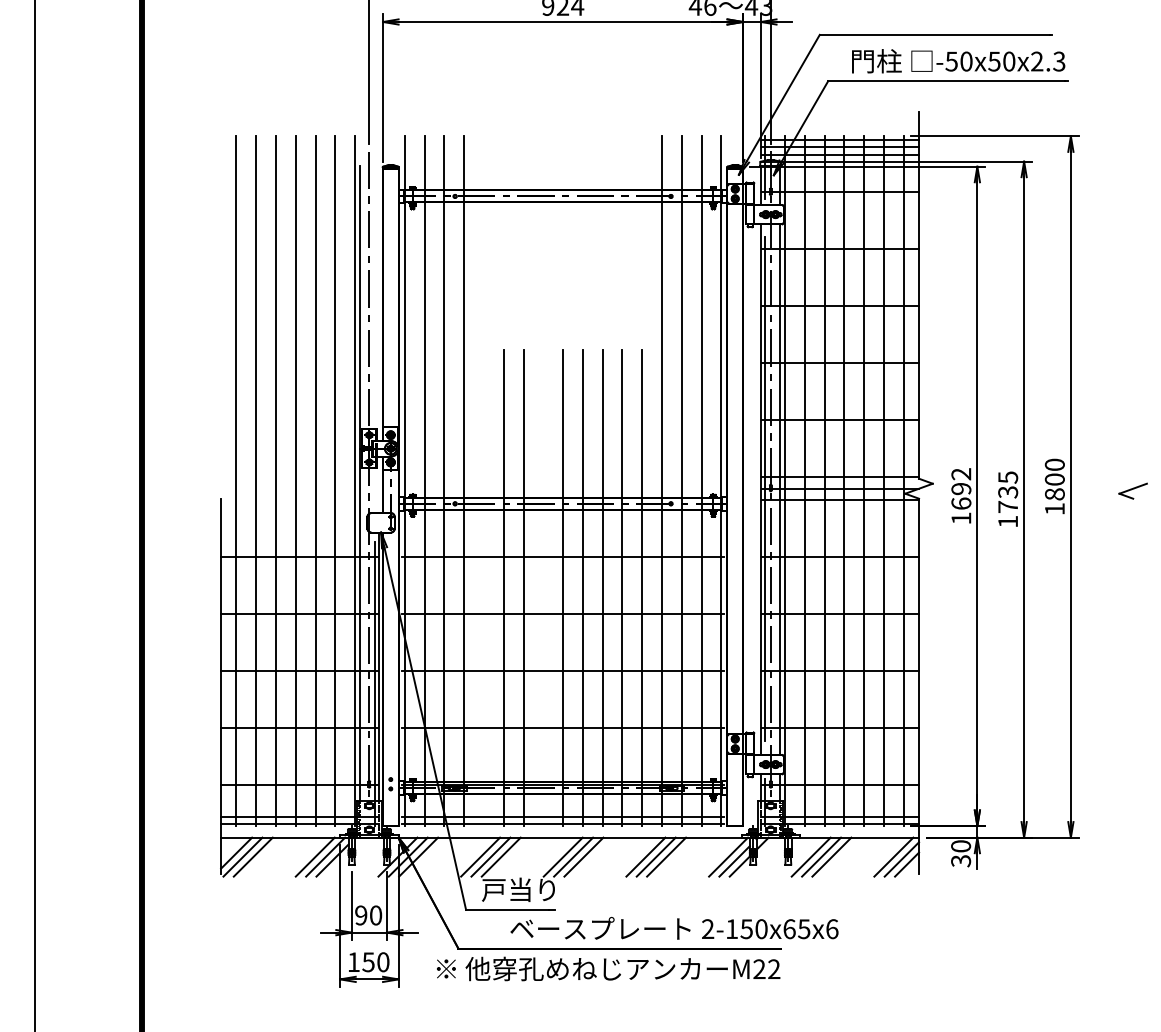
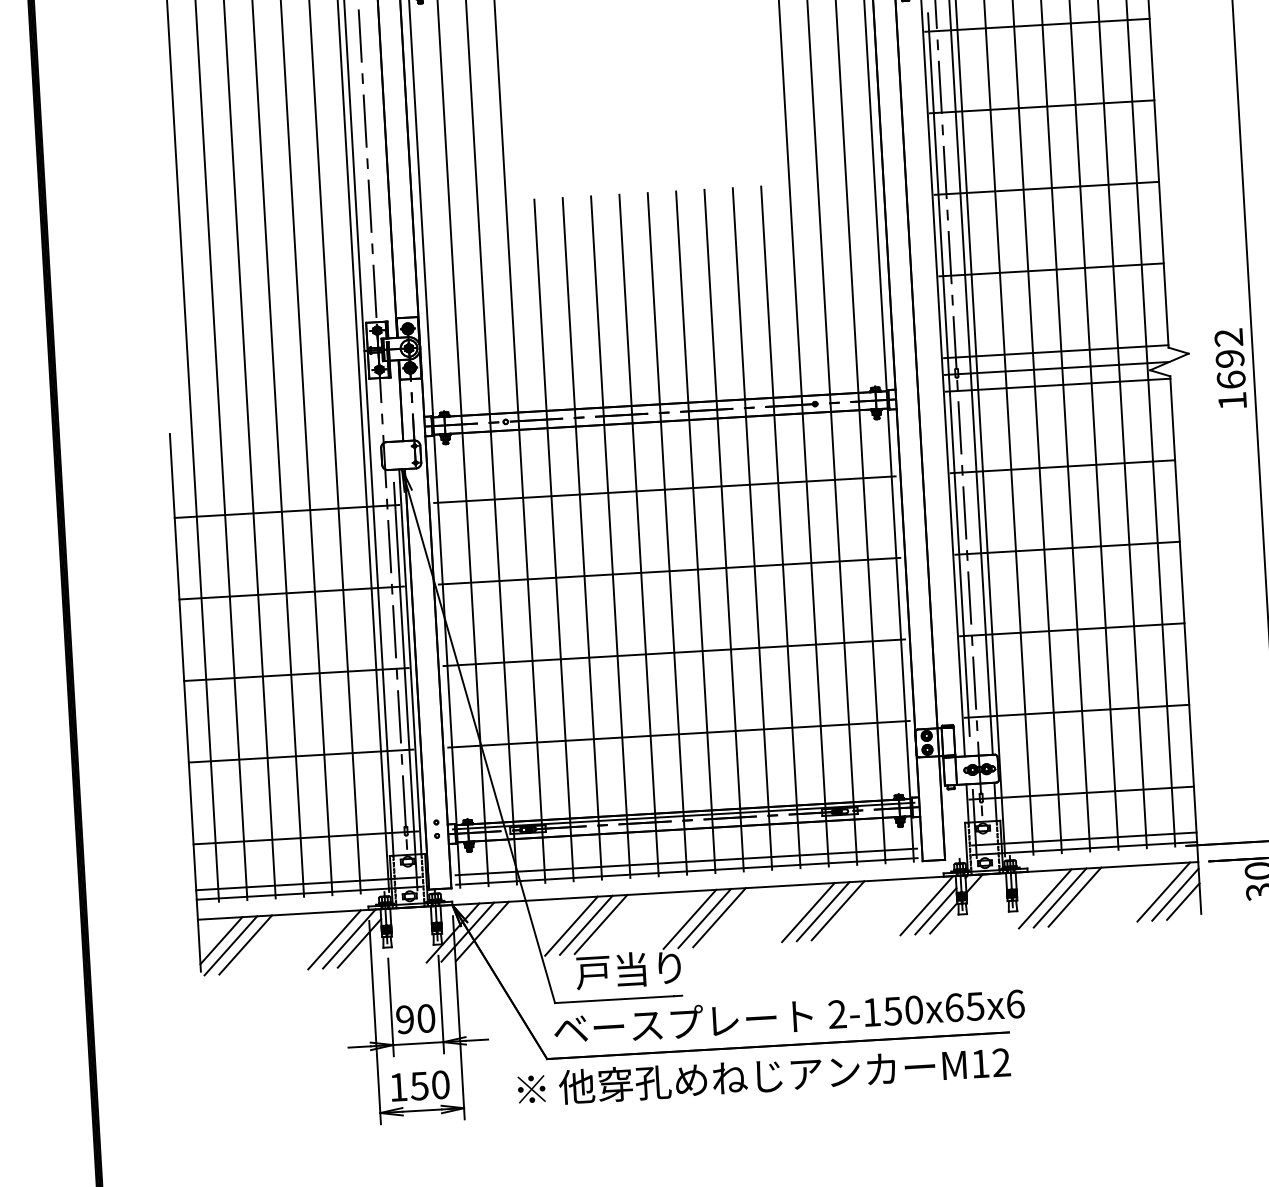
line: (483, 587) -> (553, 539), added
line: (543, 587) -> (639, 534), added
text: (674, 927) -> (789, 1014), moved
text: (759, 968) -> (980, 1062), M22 -> M12

